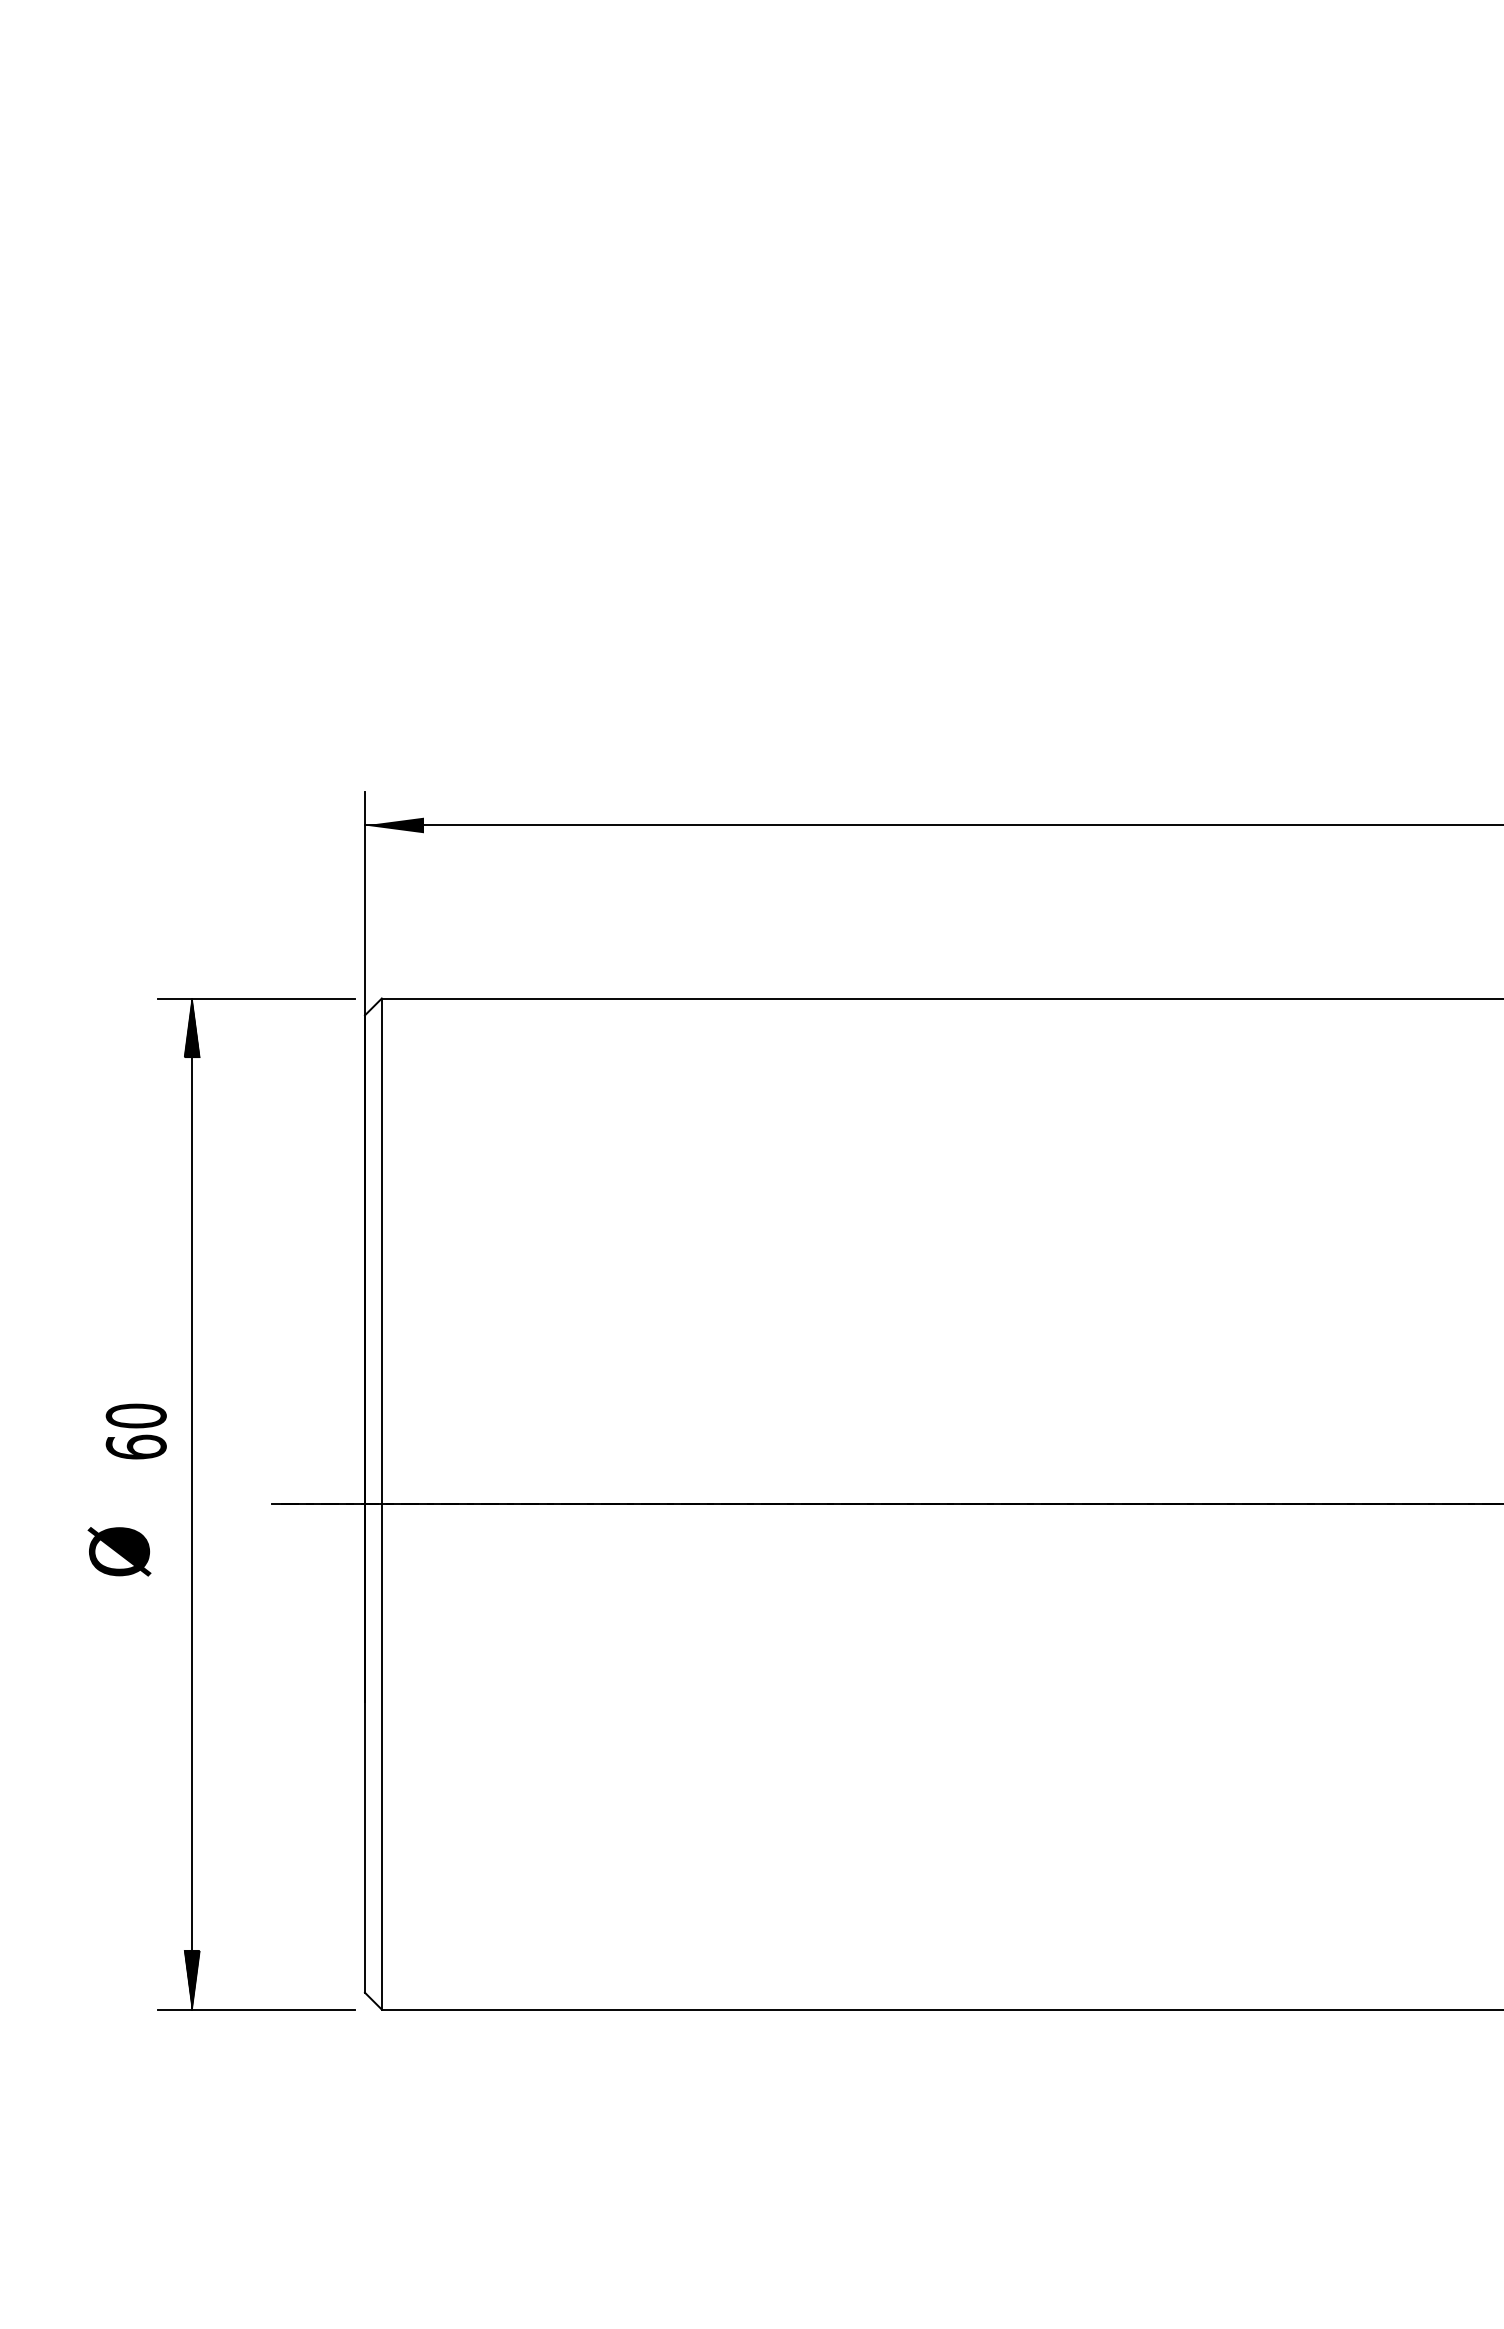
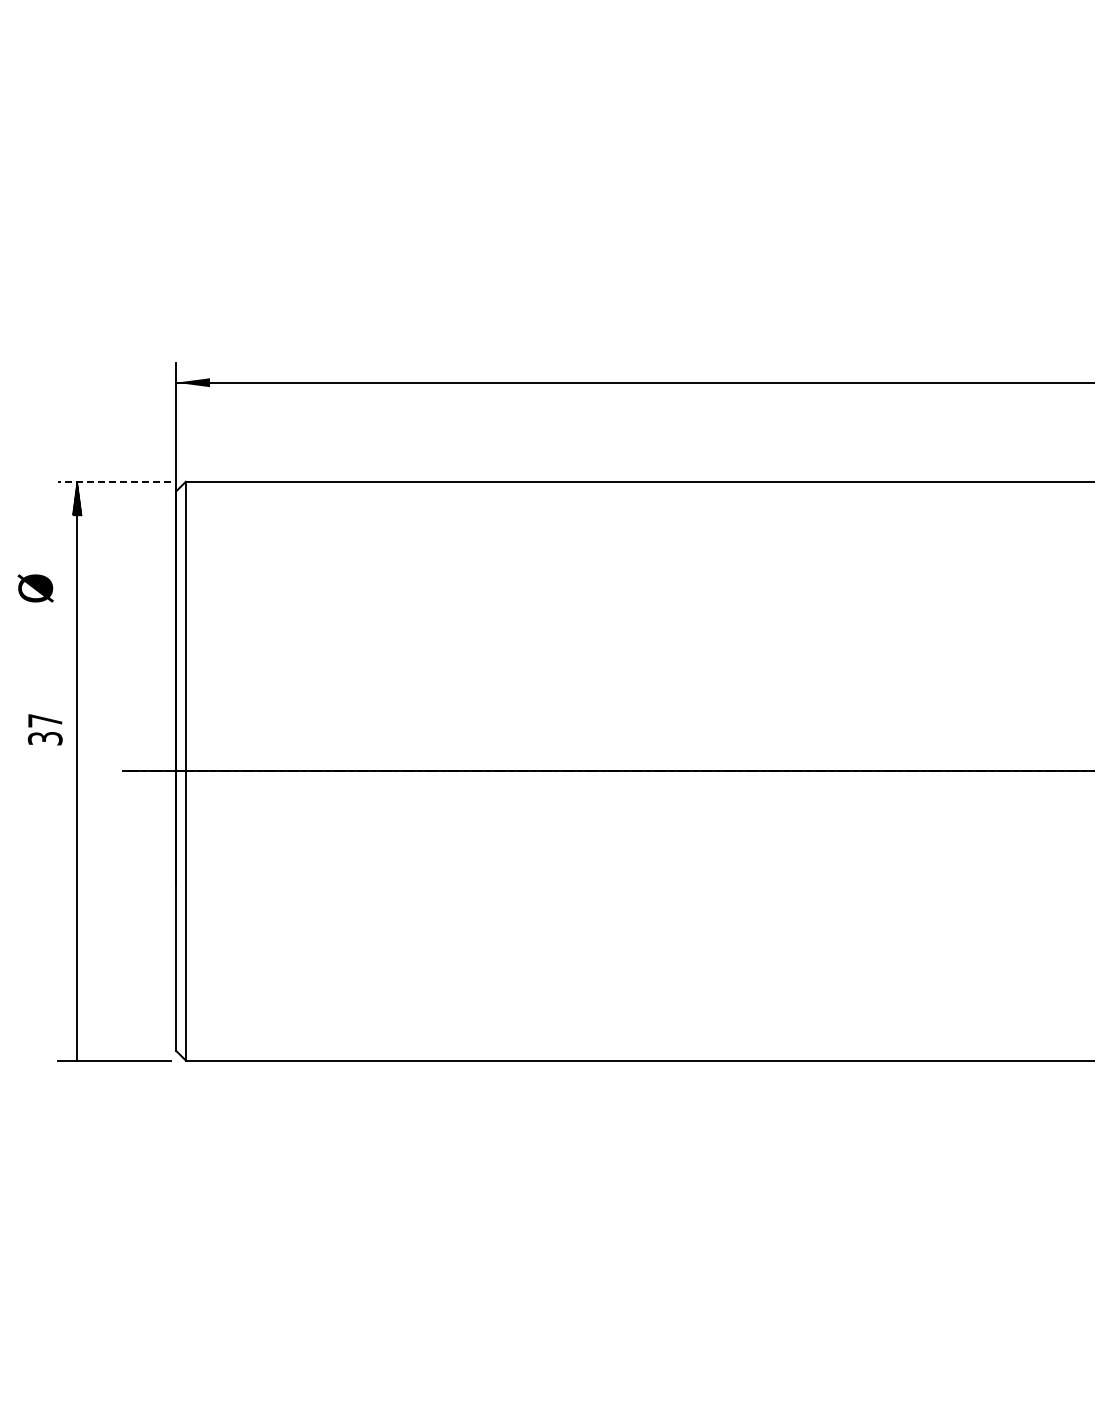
line: (255, 998) -> (113, 481), solid -> dashed
text: (134, 1431) -> (44, 729), 60 -> 37
text: (119, 1551) -> (35, 588), moved
hatch: (190, 1979) -> (76, 1043), removed

